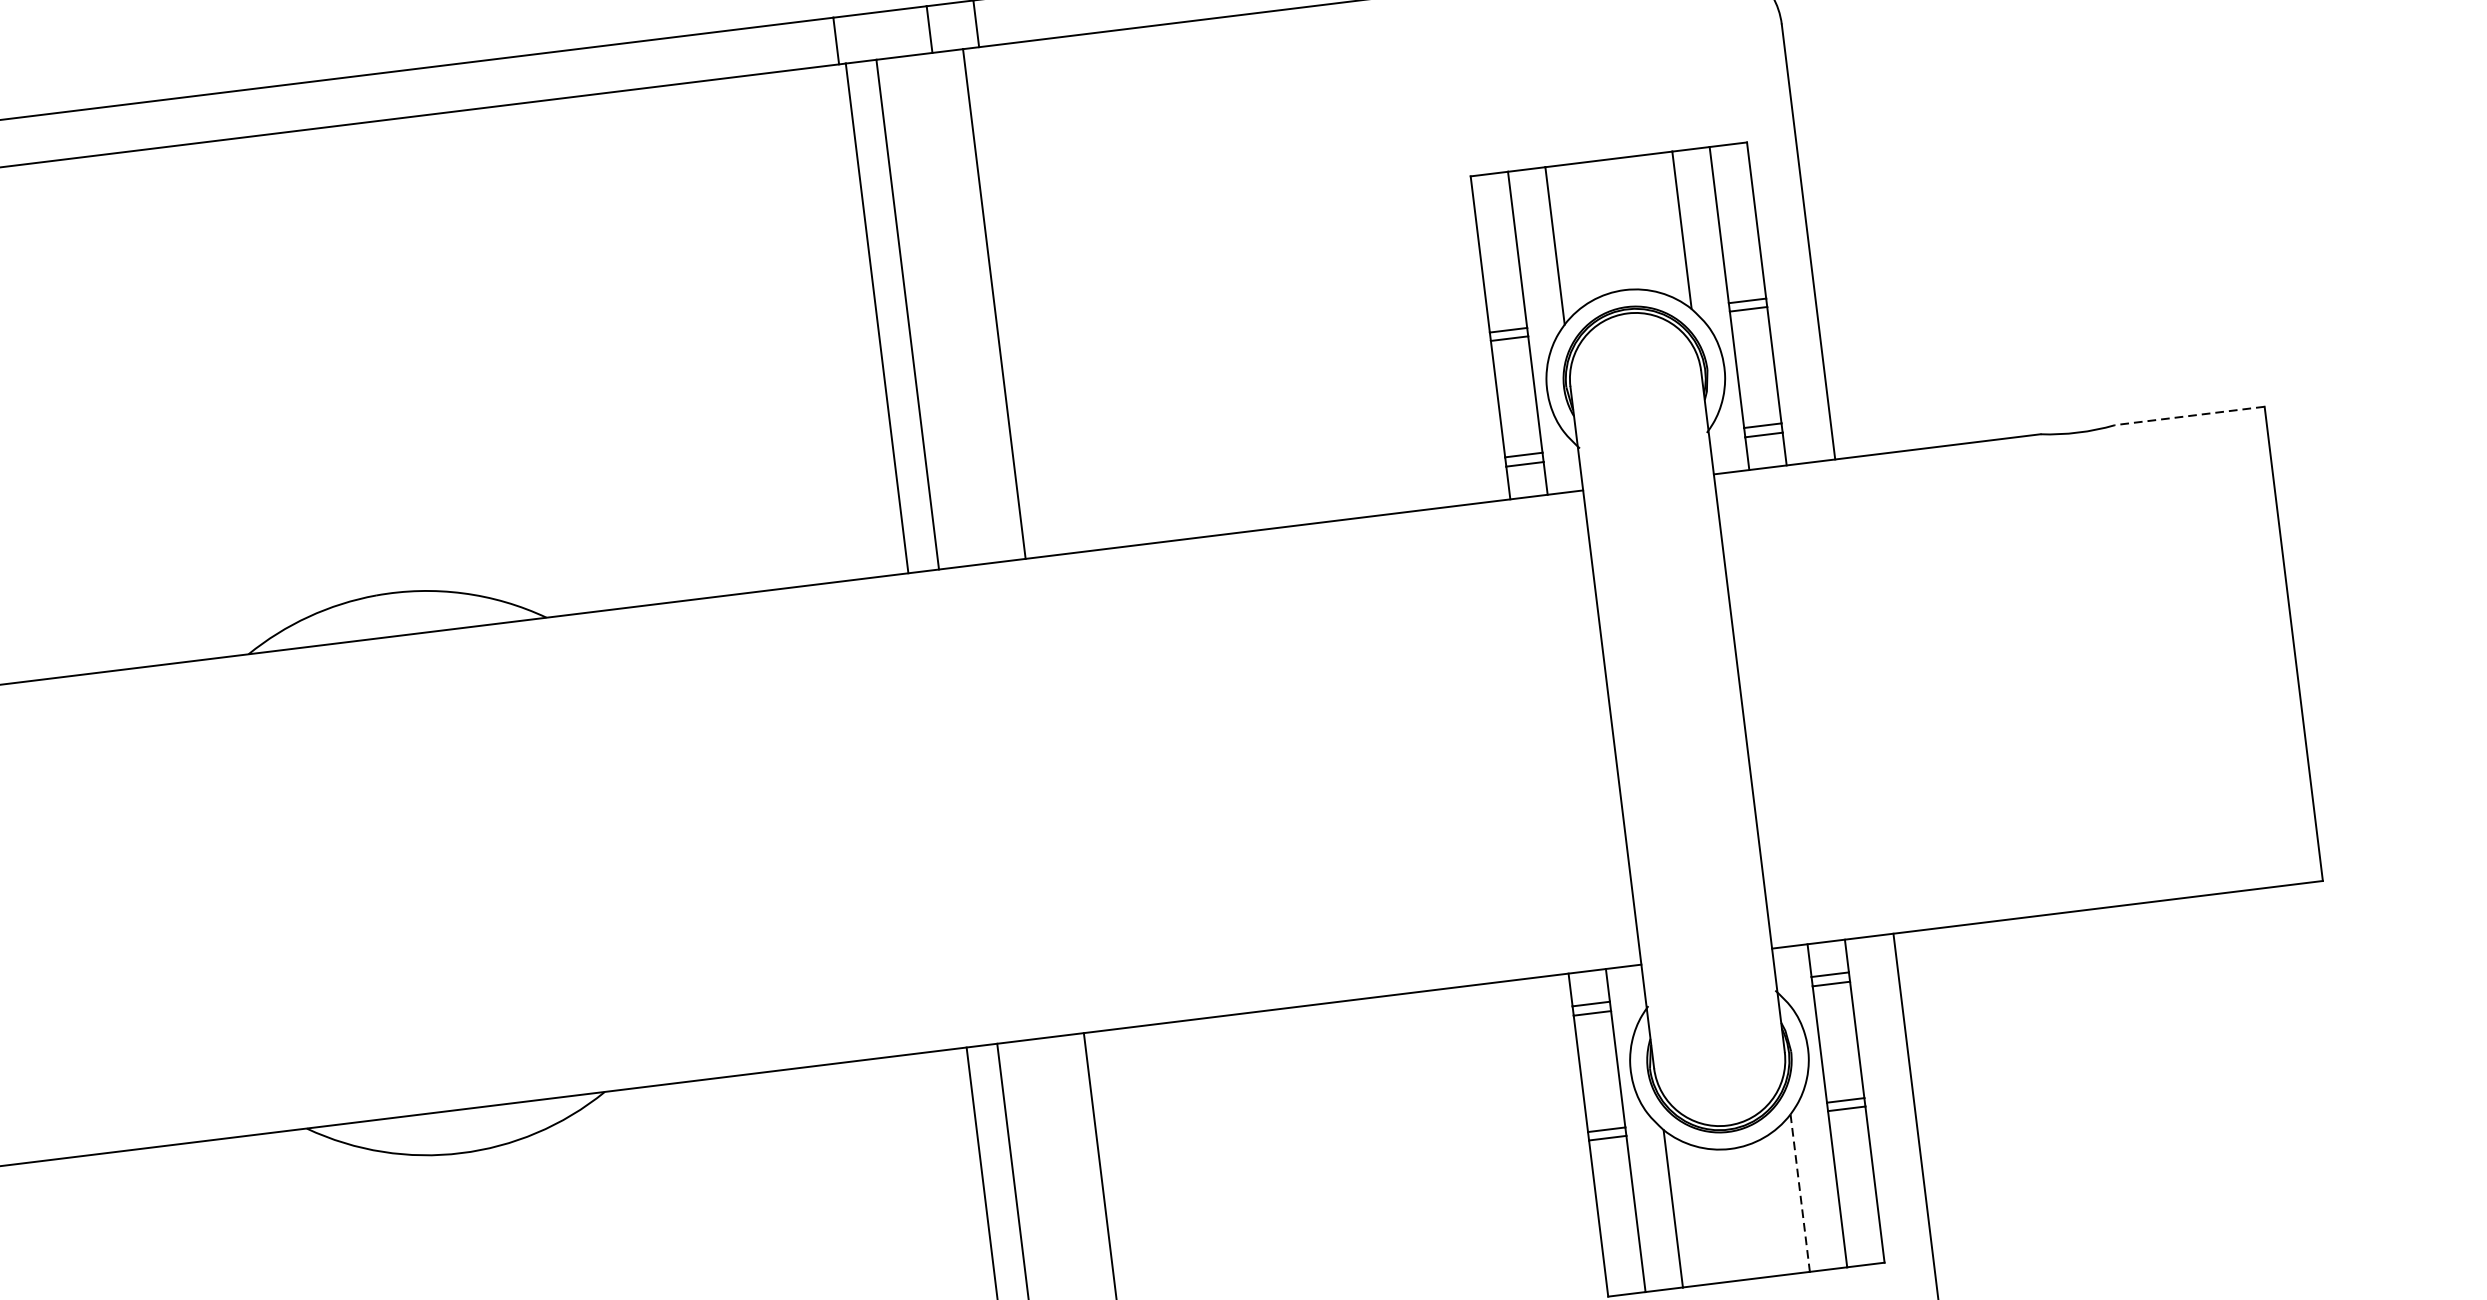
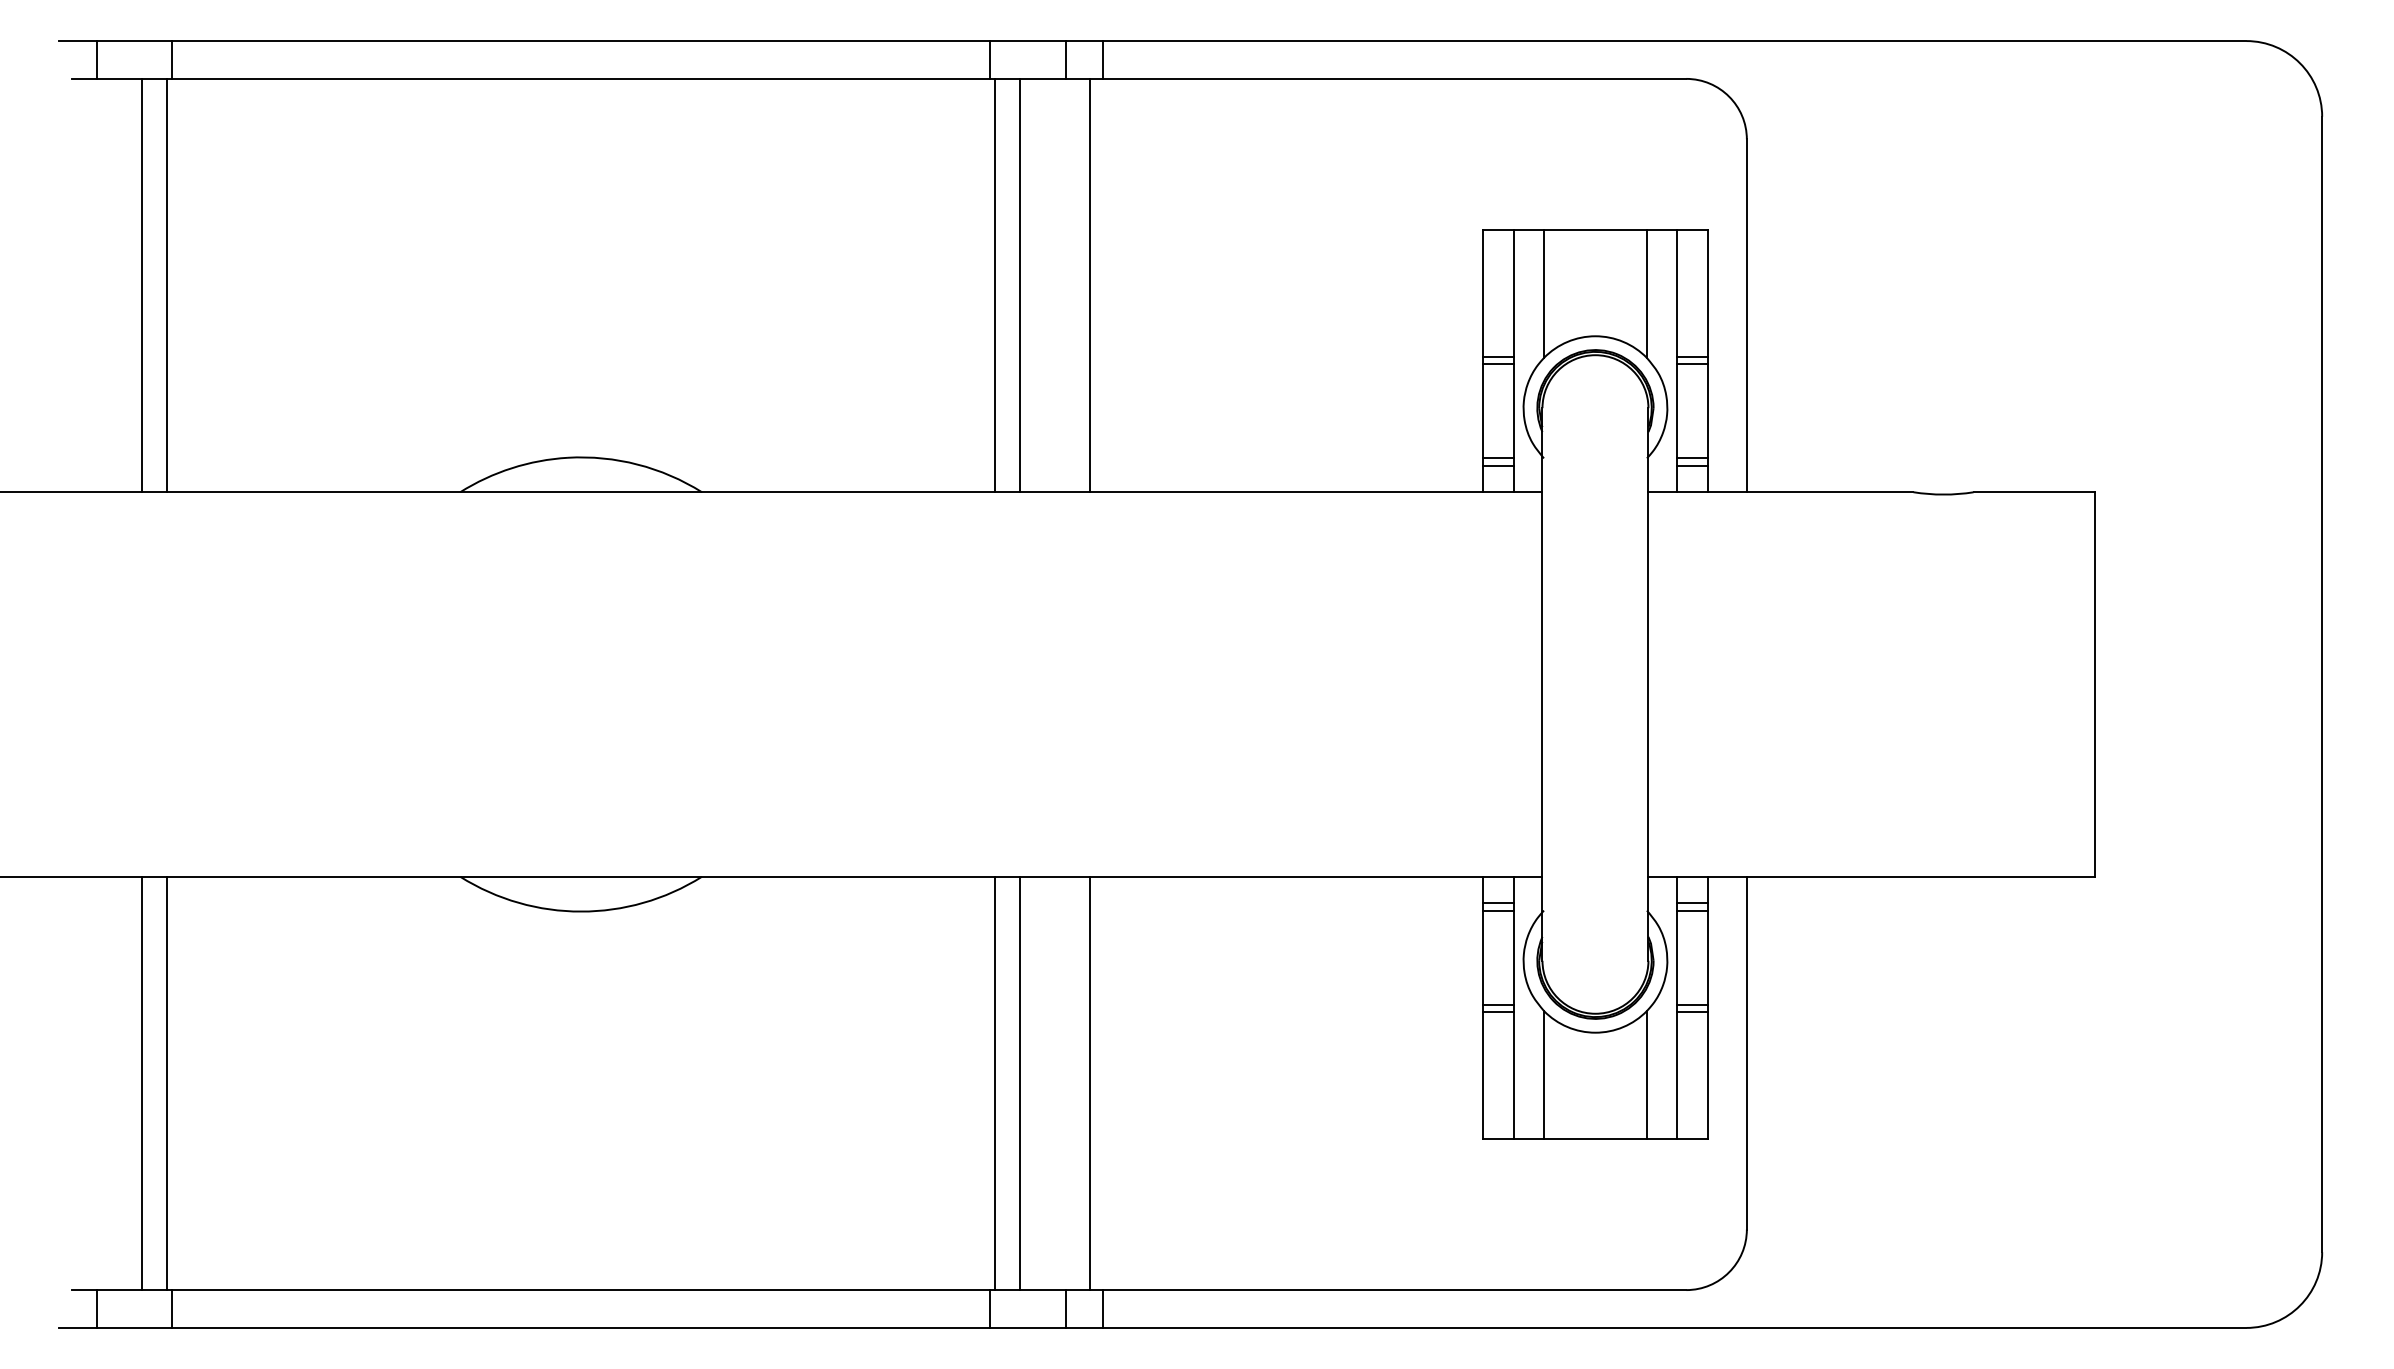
line: (2189, 416) -> (2034, 492), dashed -> solid
line: (1799, 1192) -> (1646, 1074), dashed -> solid

